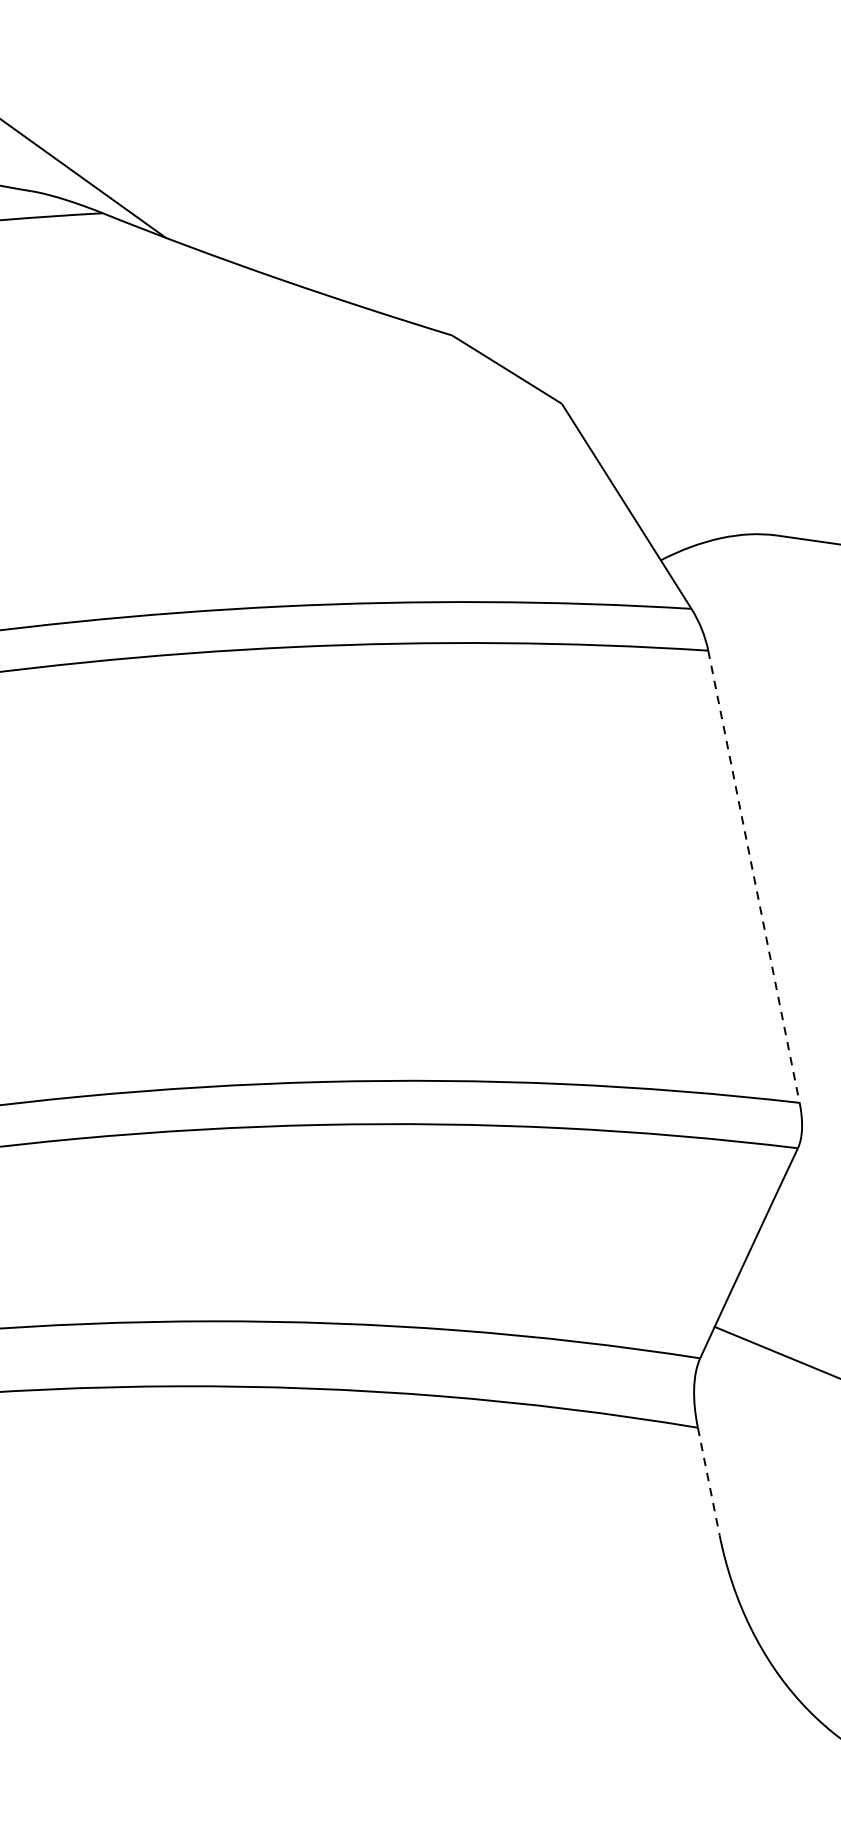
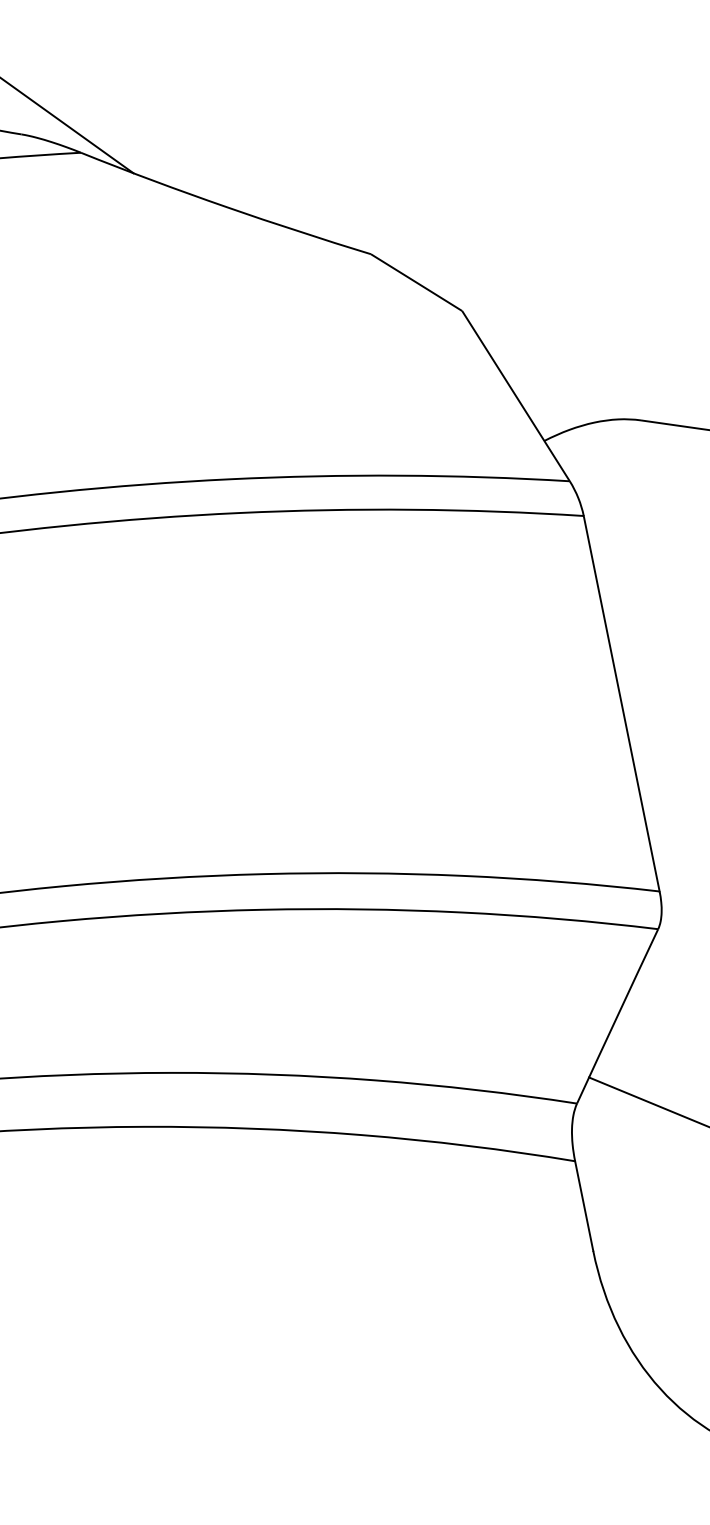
line: (753, 876) -> (621, 703), dashed -> solid
line: (709, 1482) -> (584, 1206), dashed -> solid

